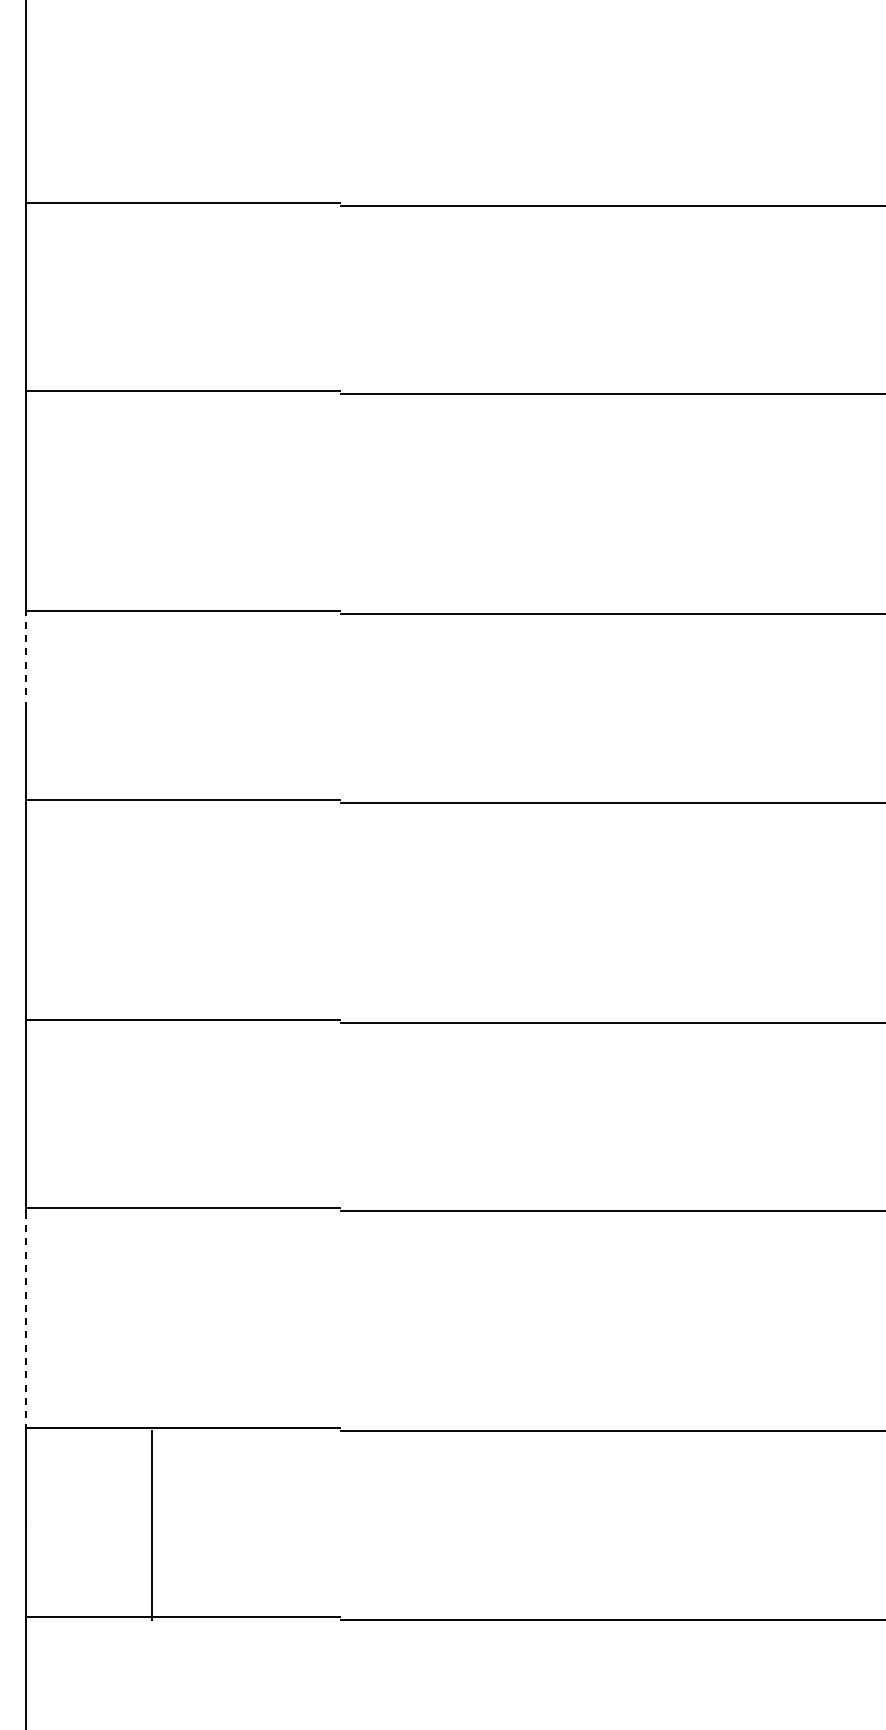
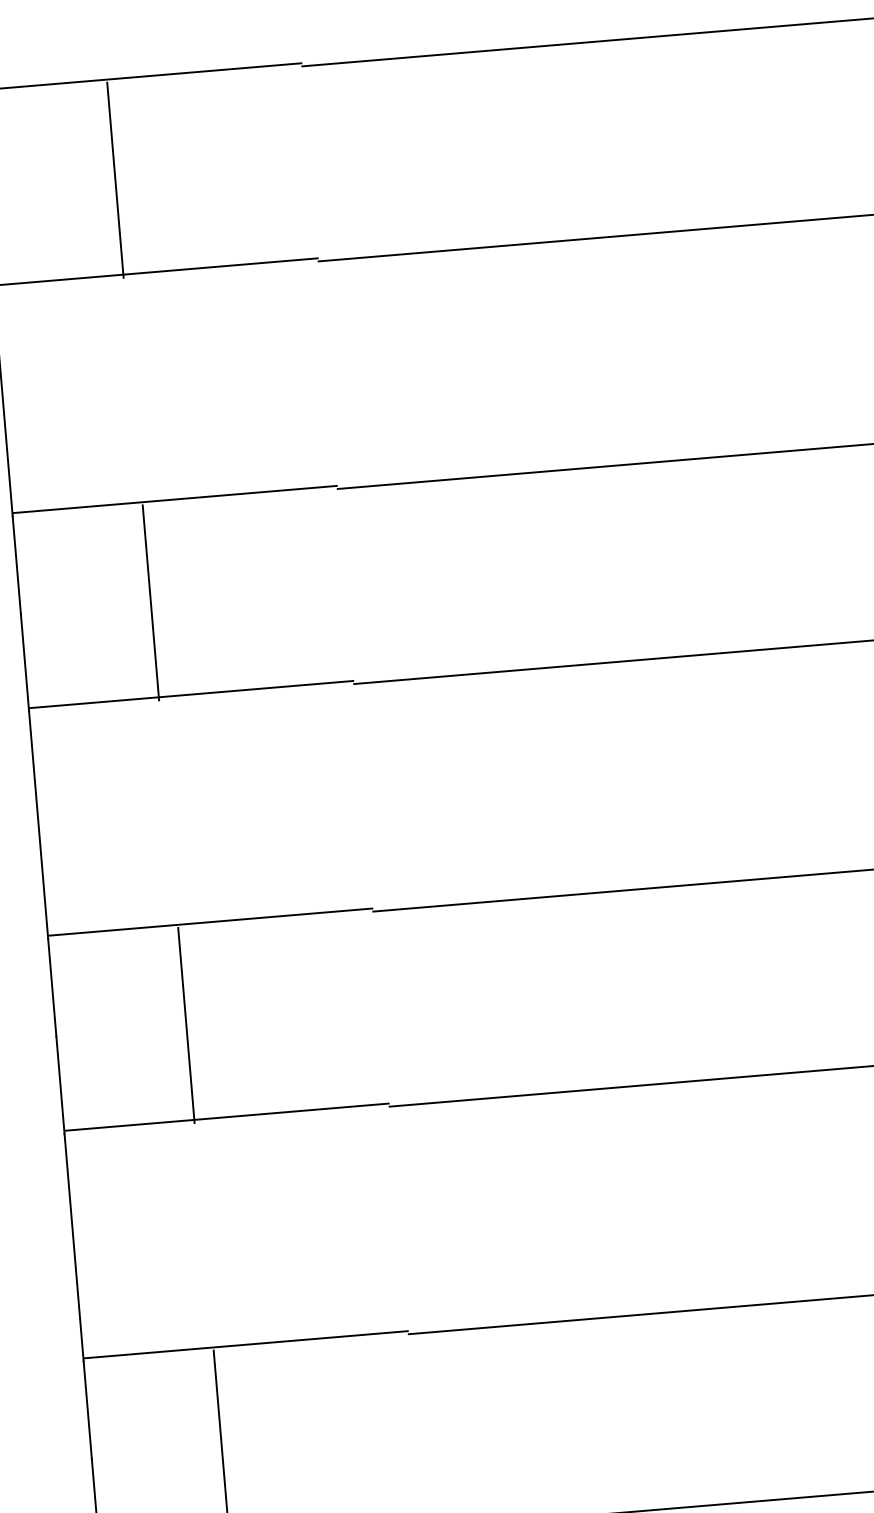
line: (152, 299) -> (115, 179), added
line: (26, 660) -> (16, 564), dashed -> solid
line: (152, 708) -> (151, 602), added
line: (152, 1116) -> (186, 1024), added
line: (26, 1320) -> (74, 1246), dashed -> solid

